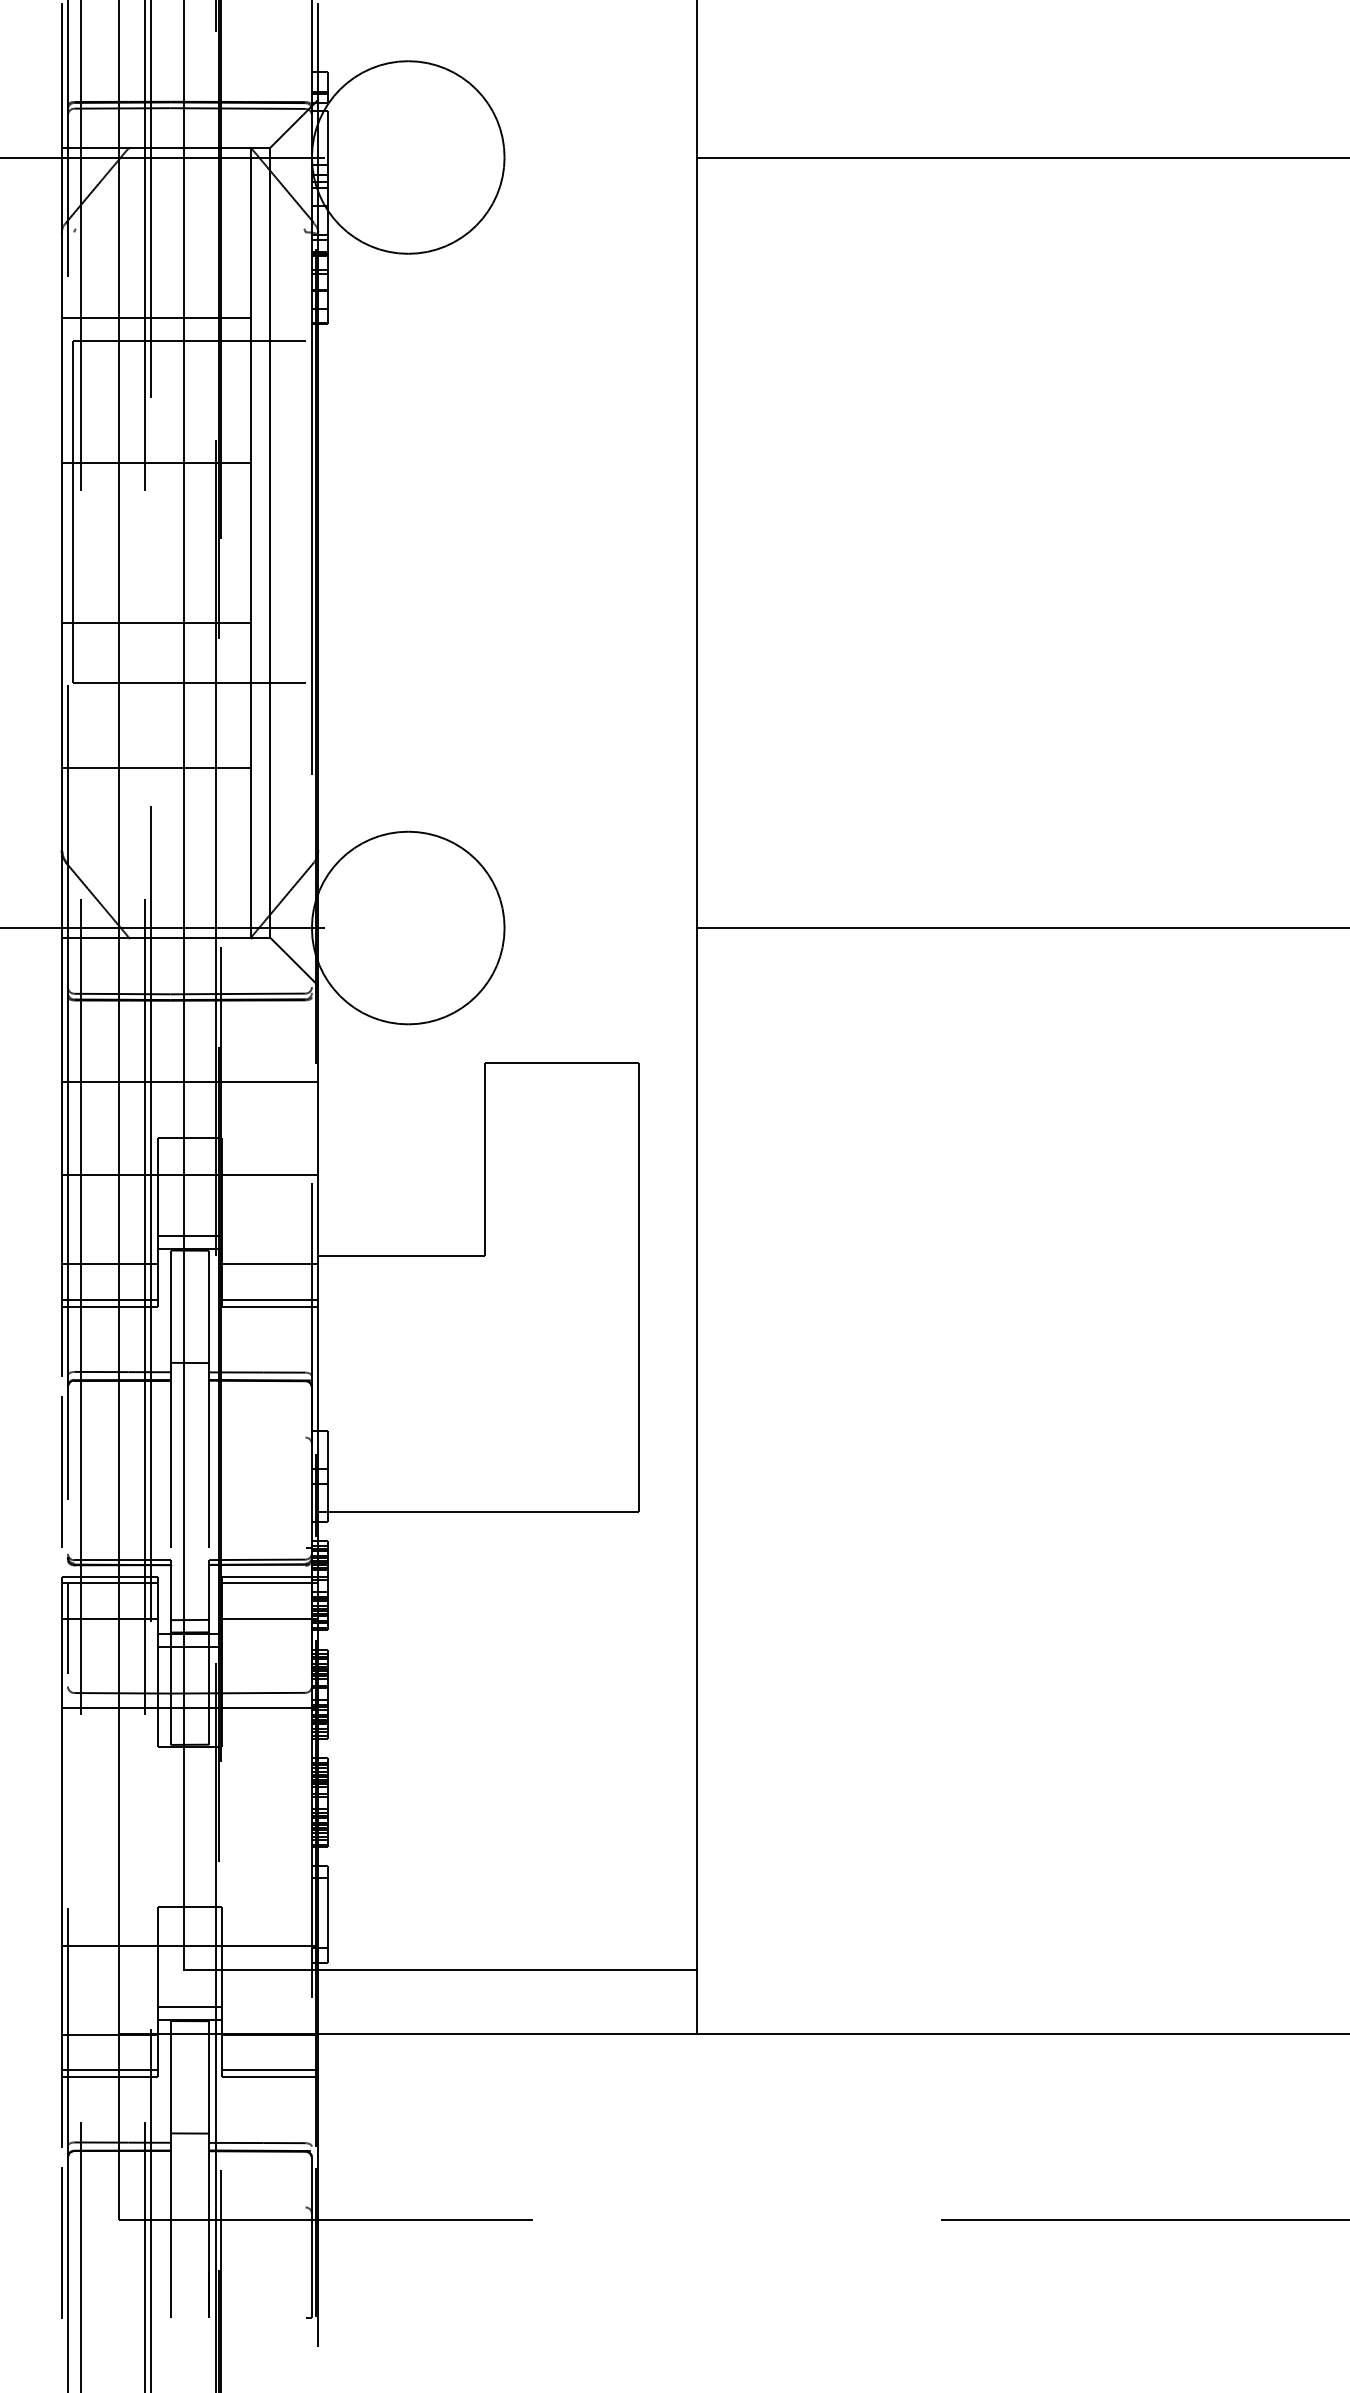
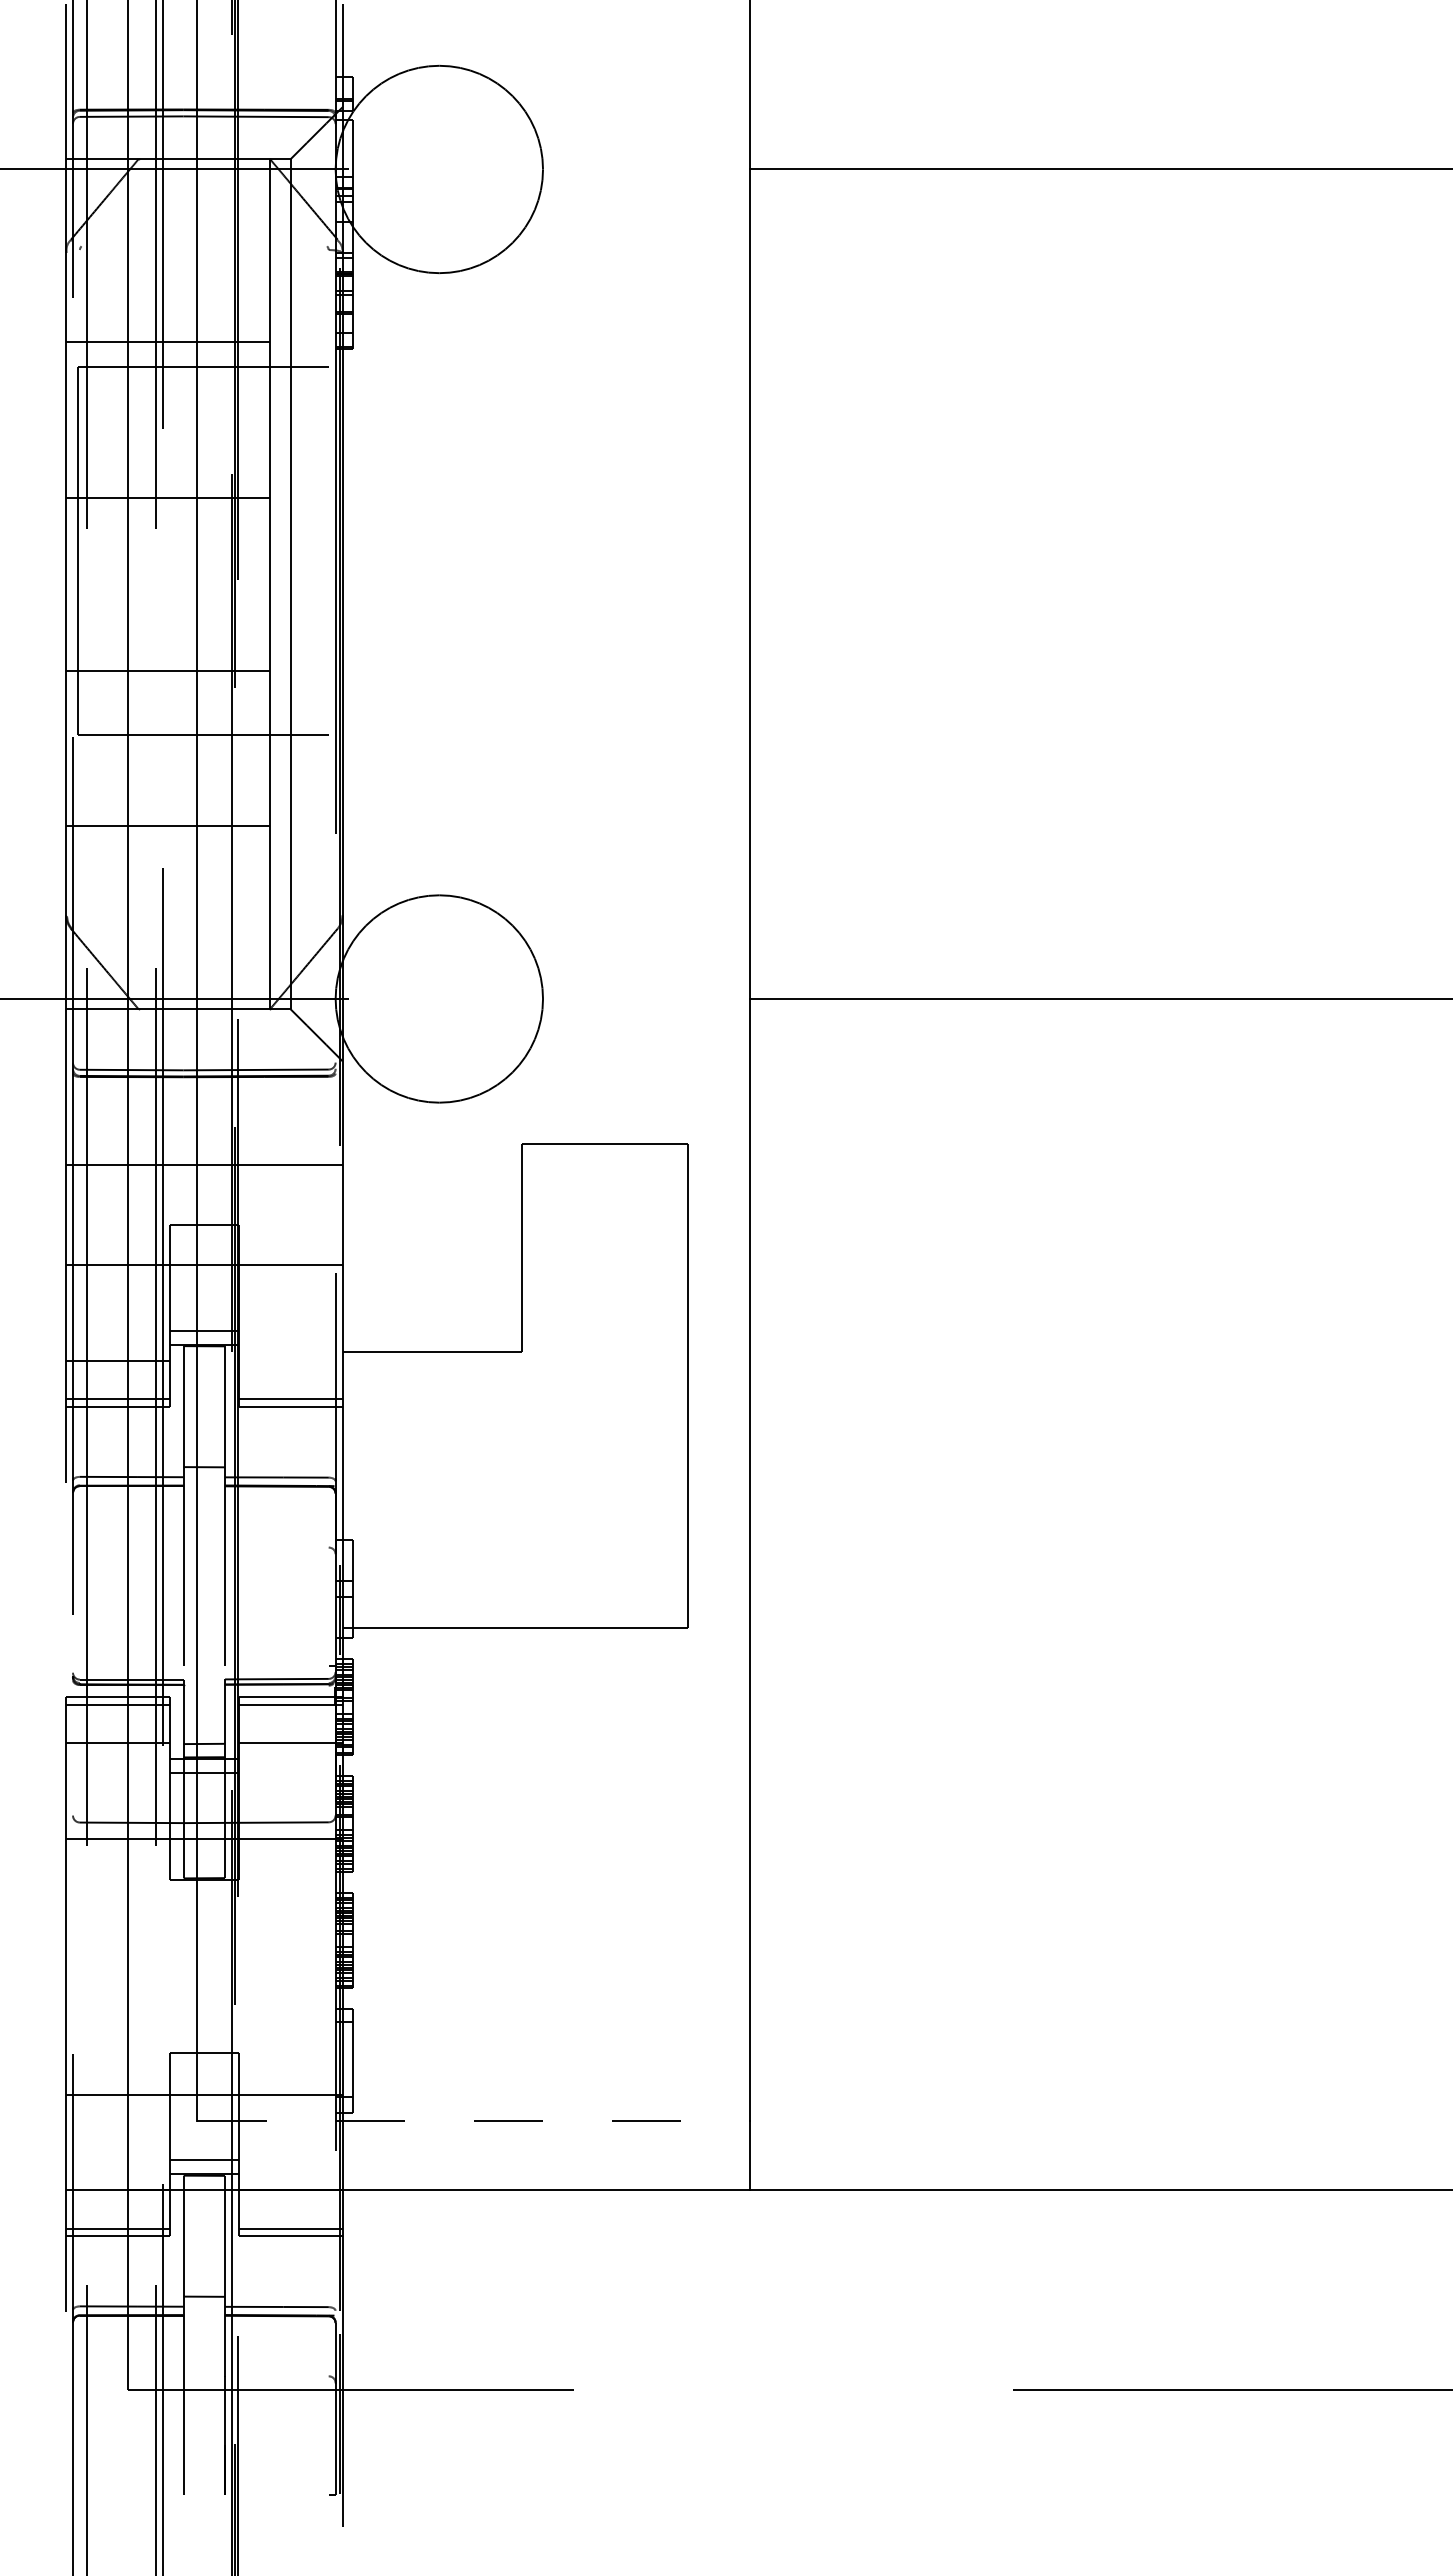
line: (269, 1263) -> (290, 1360), removed
line: (61, 1471) -> (66, 1584), removed
line: (67, 1628) -> (72, 1753), removed
line: (439, 1969) -> (473, 2120), solid -> dashed
line: (61, 2241) -> (66, 2413), removed

